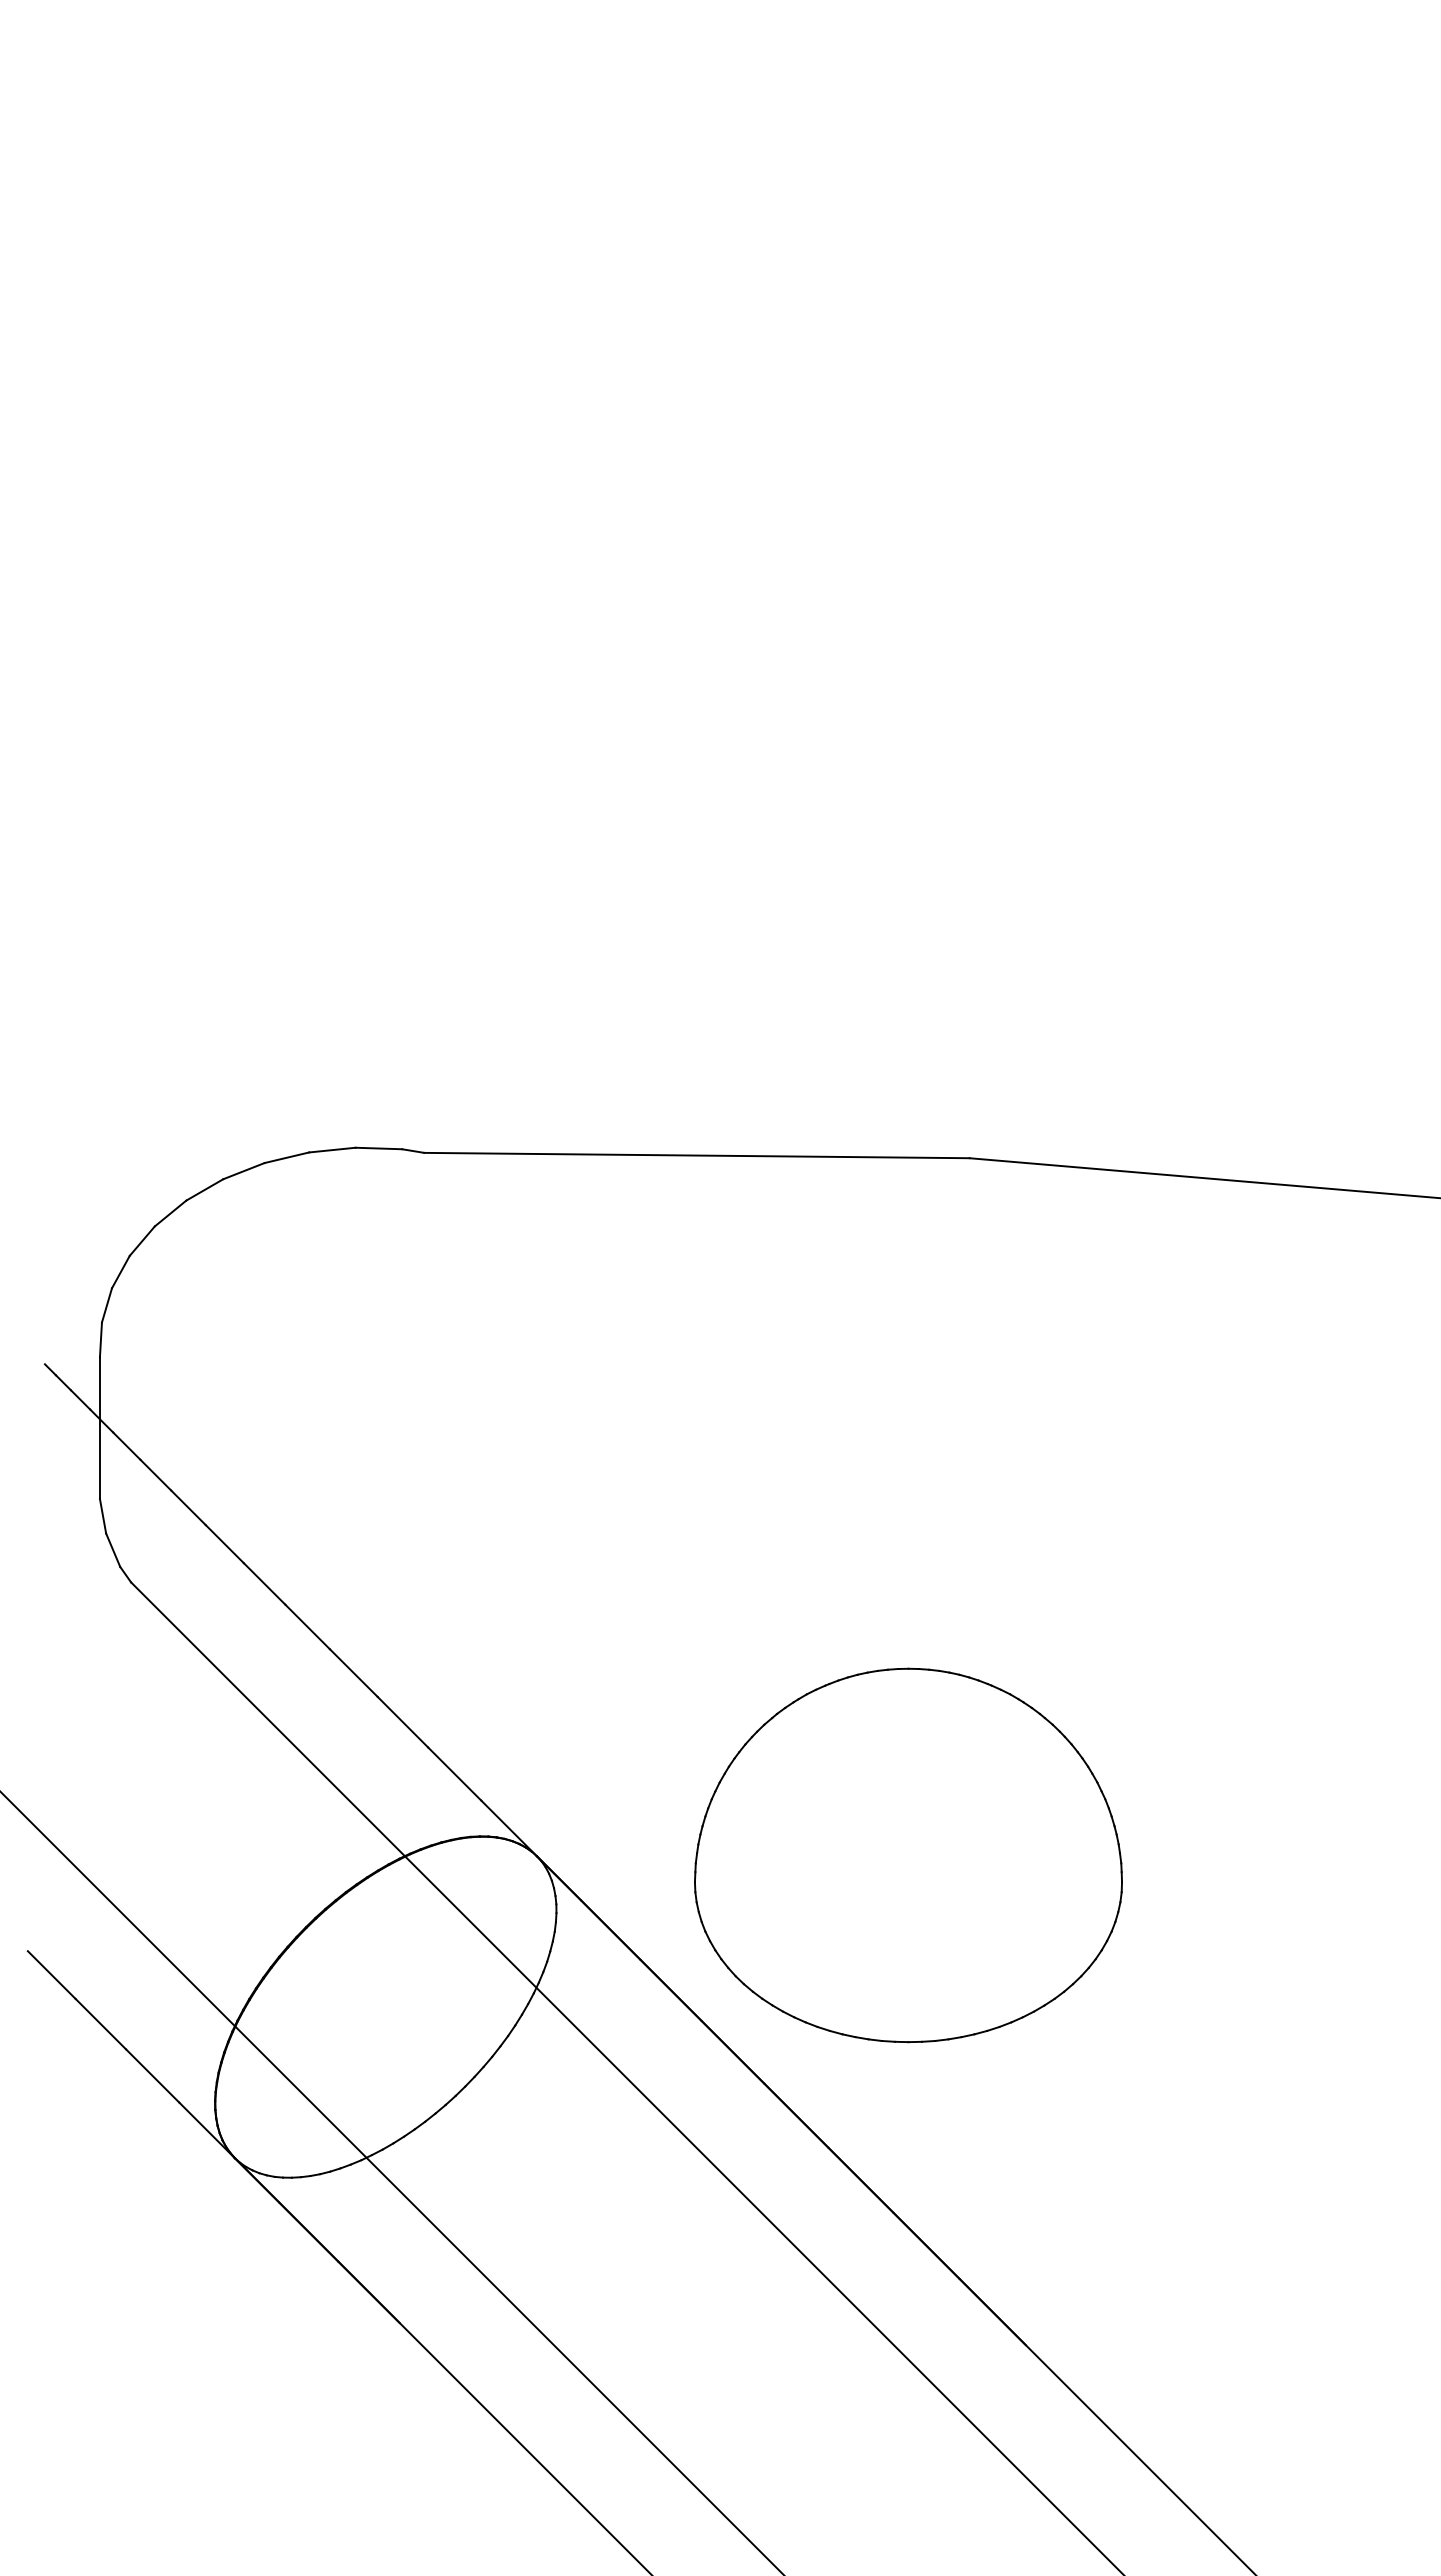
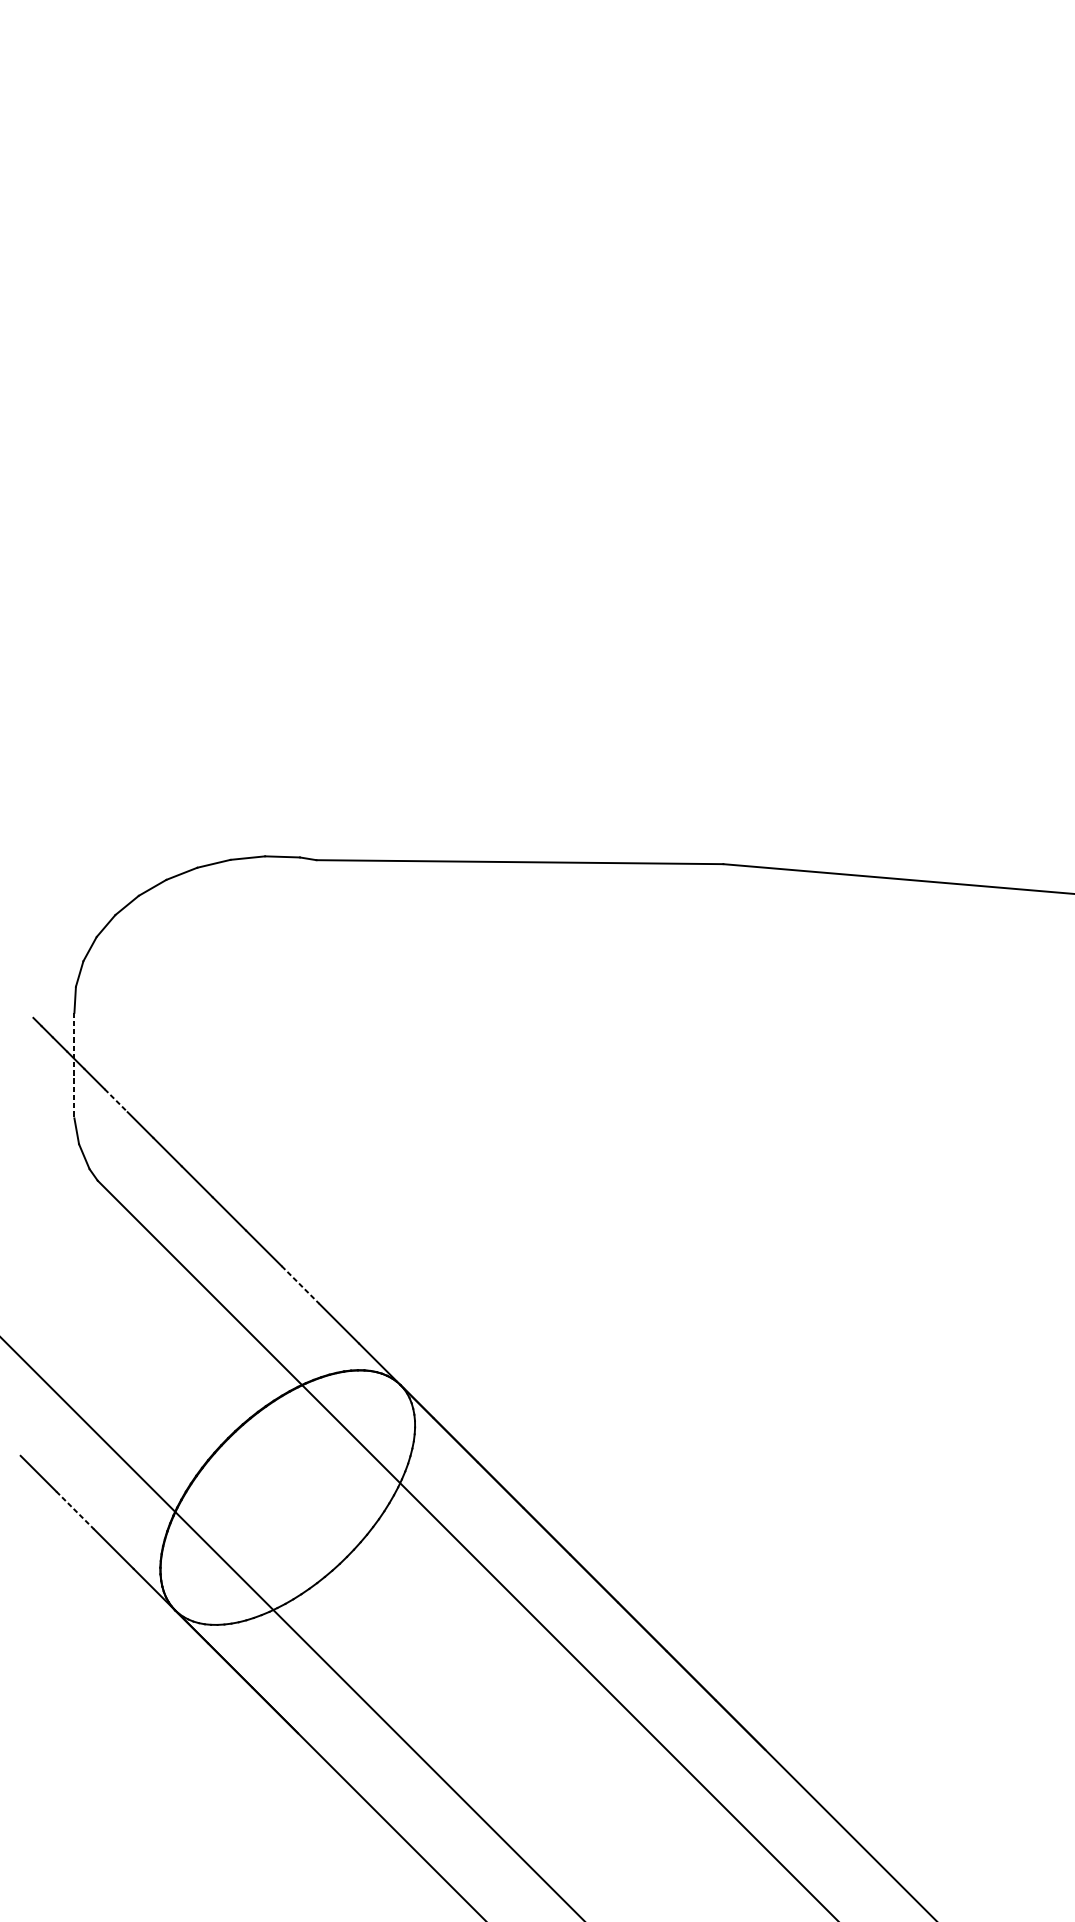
line: (99, 1428) -> (74, 1065), solid -> dashed
line: (155, 1475) -> (115, 1100), solid -> dashed
line: (402, 1722) -> (300, 1285), solid -> dashed
part: (908, 1855) -> (677, 1384), removed
line: (100, 2024) -> (74, 1510), solid -> dashed

